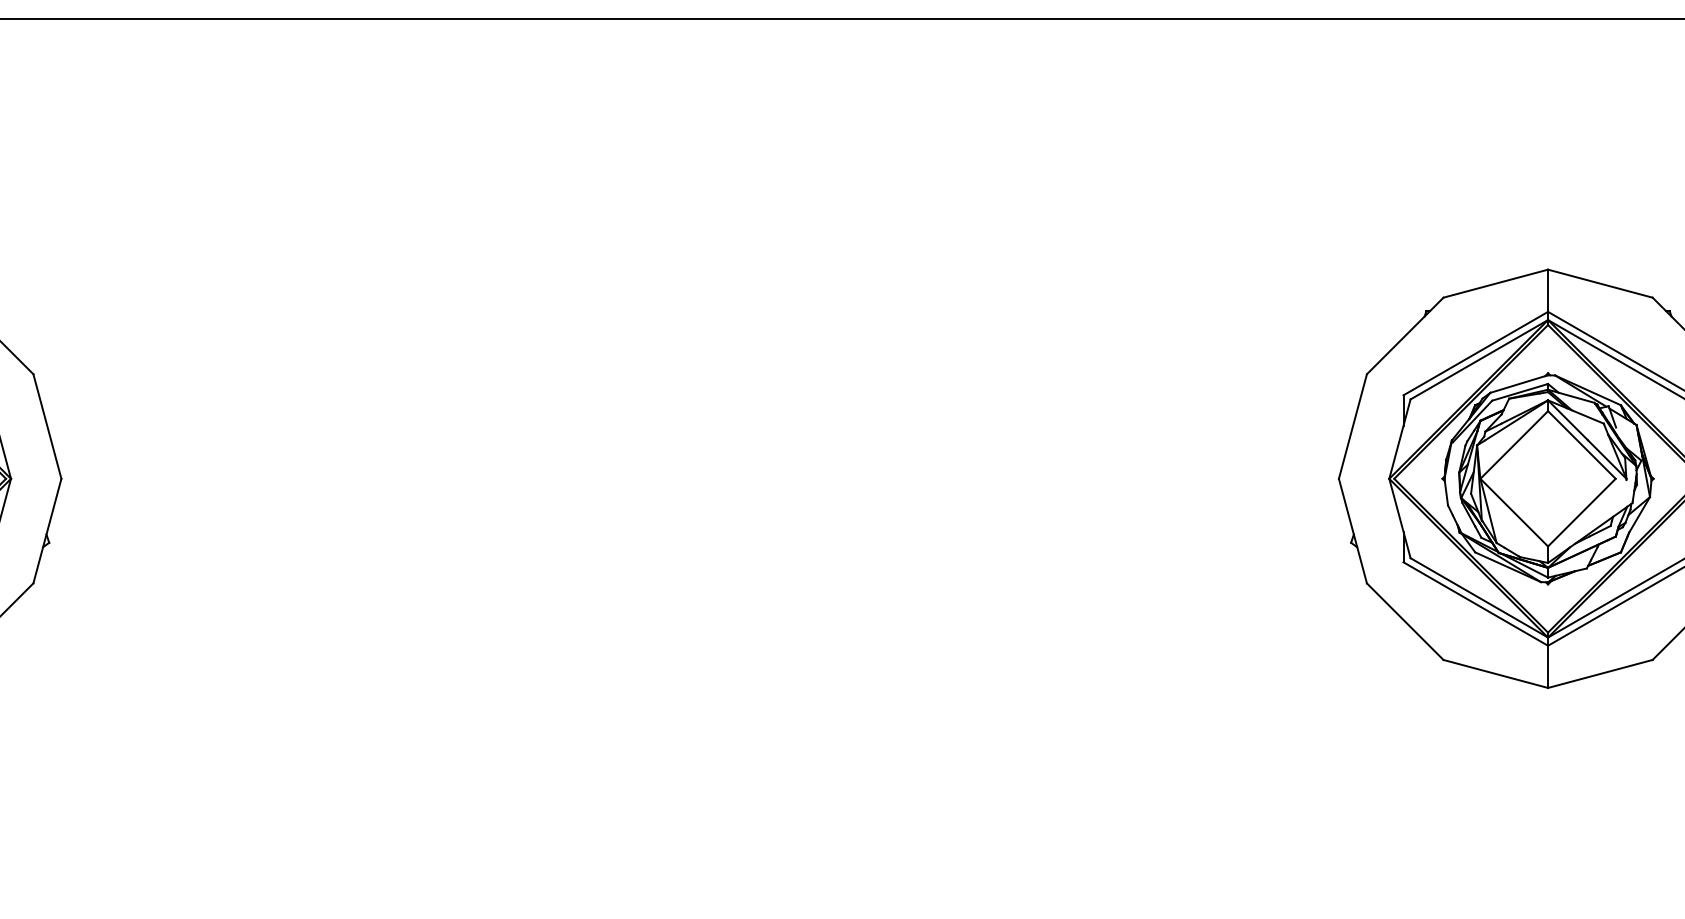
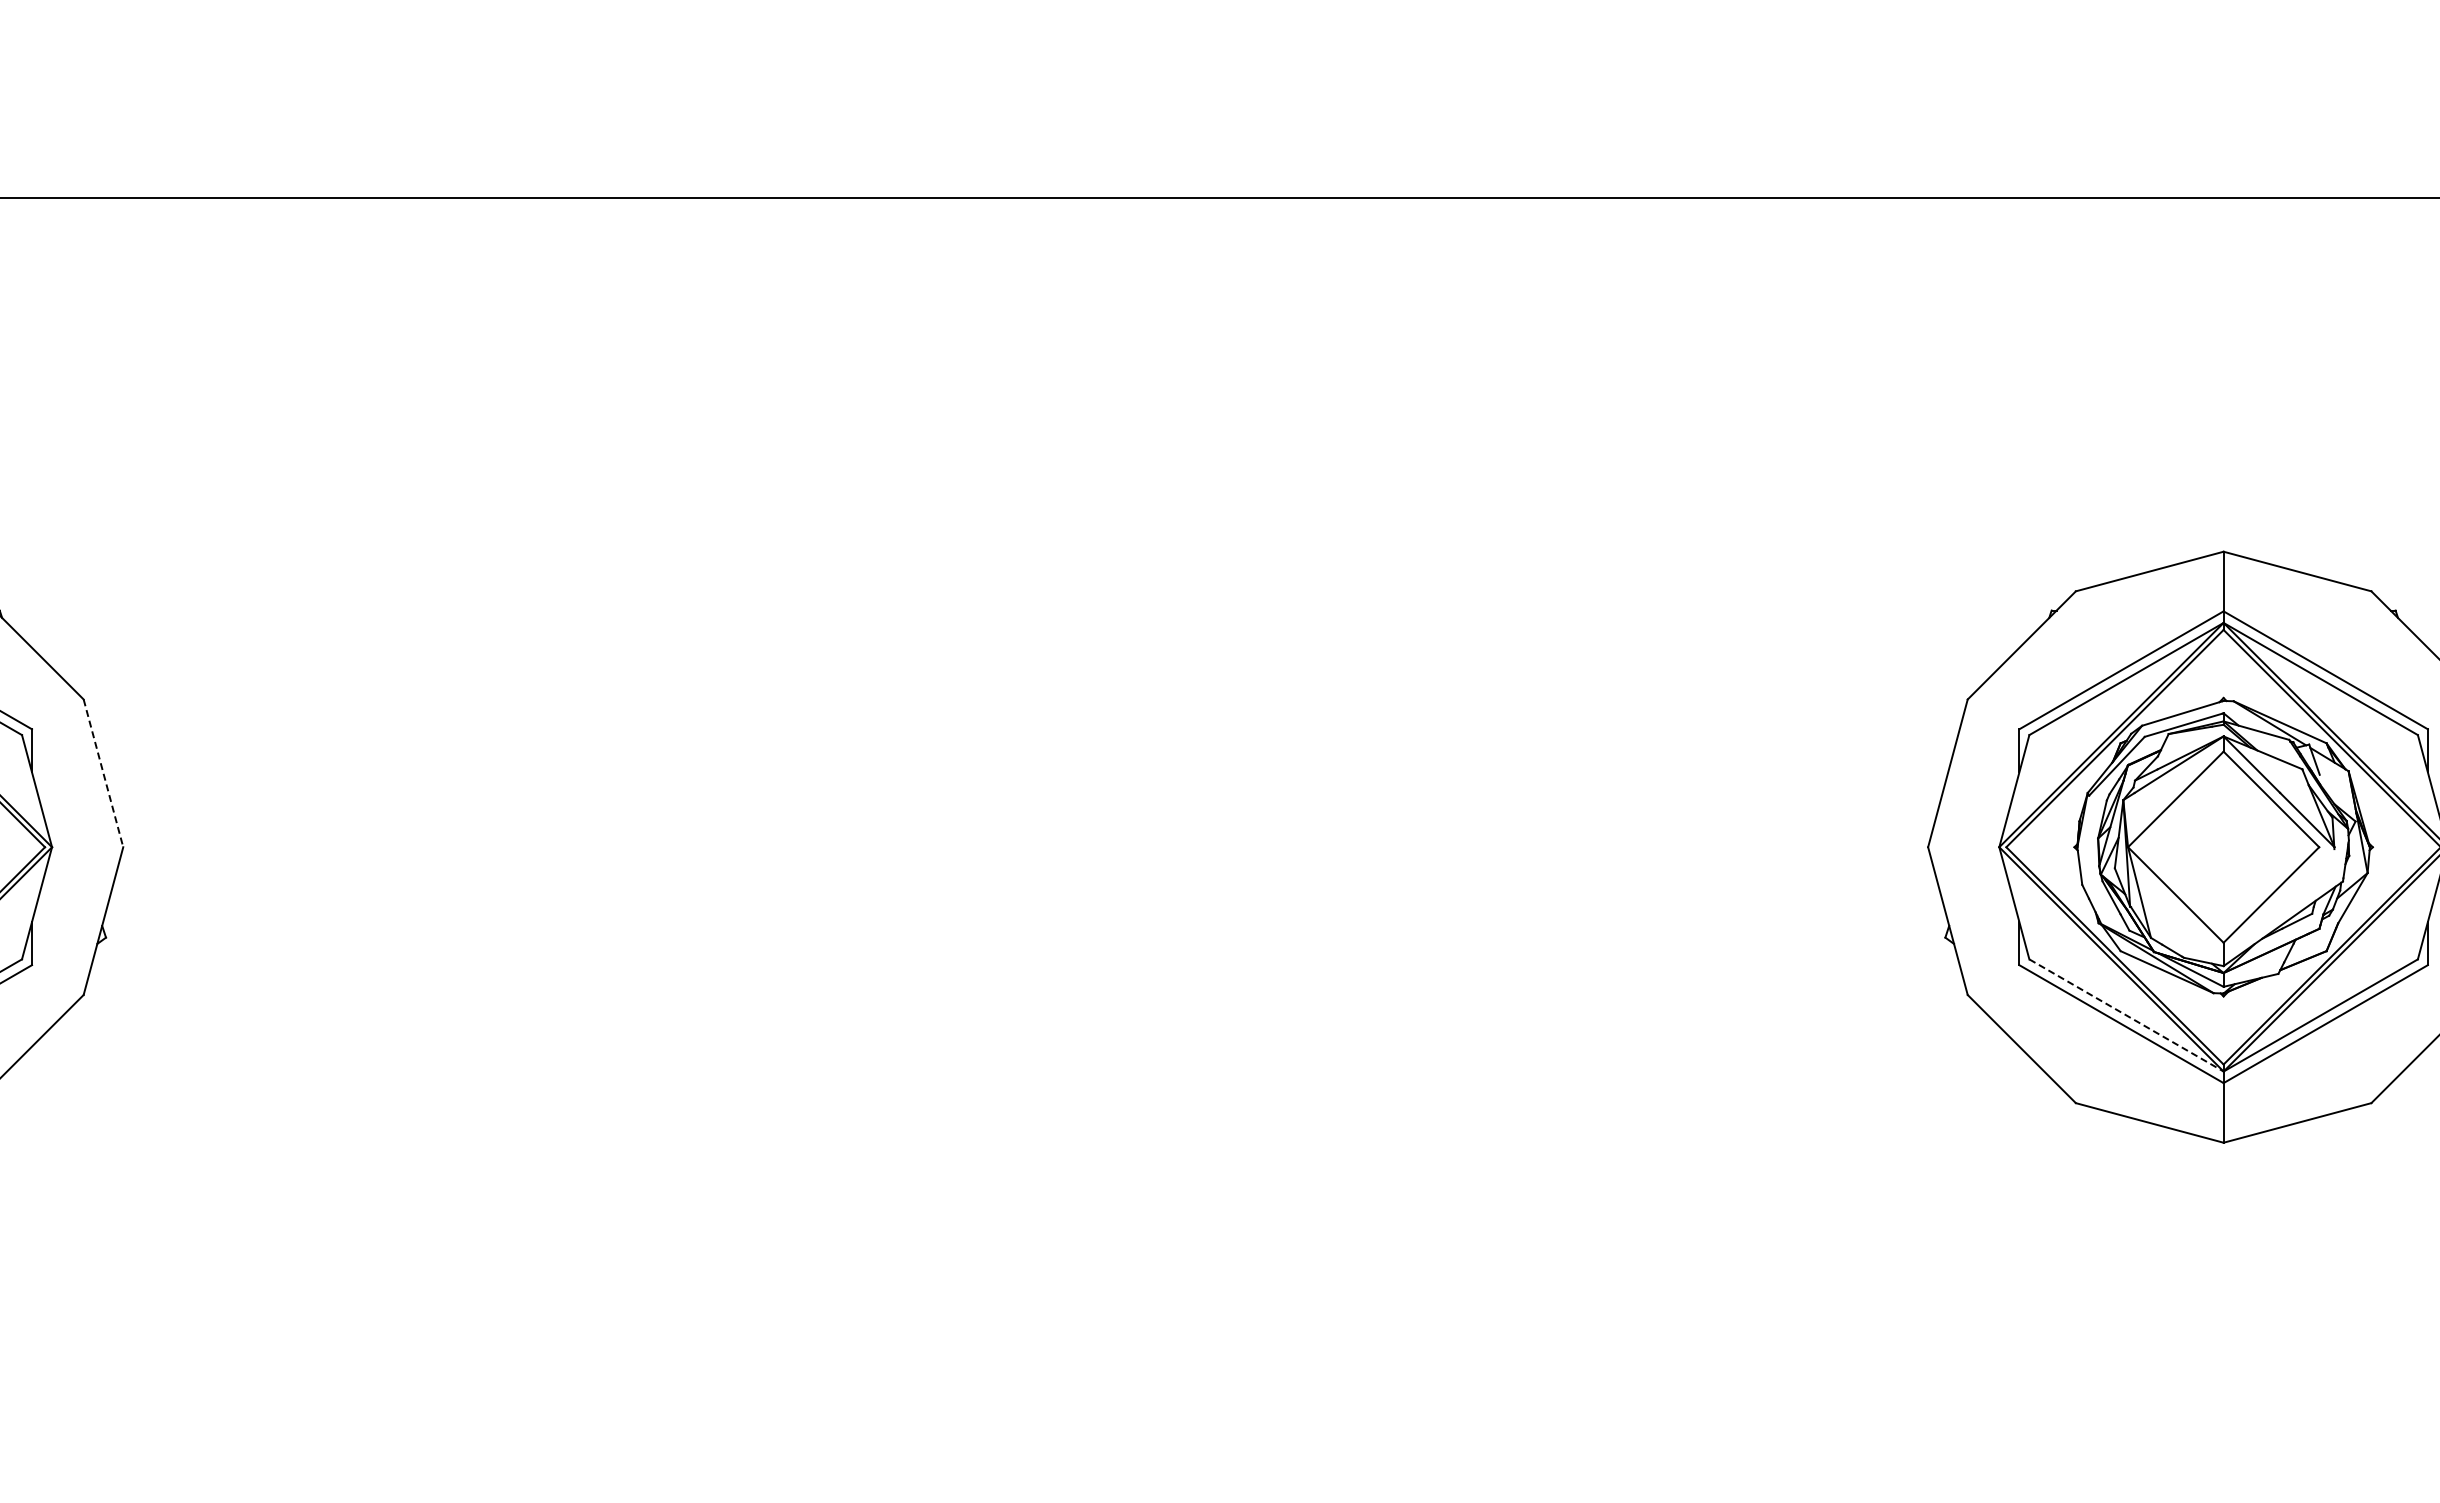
line: (47, 426) -> (103, 773), solid -> dashed
line: (1479, 597) -> (2126, 1015), solid -> dashed

